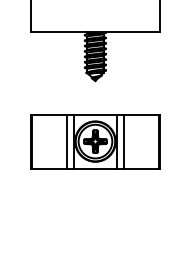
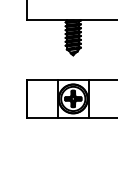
line: (66, 141) -> (52, 98), removed
line: (124, 141) -> (94, 98), removed

